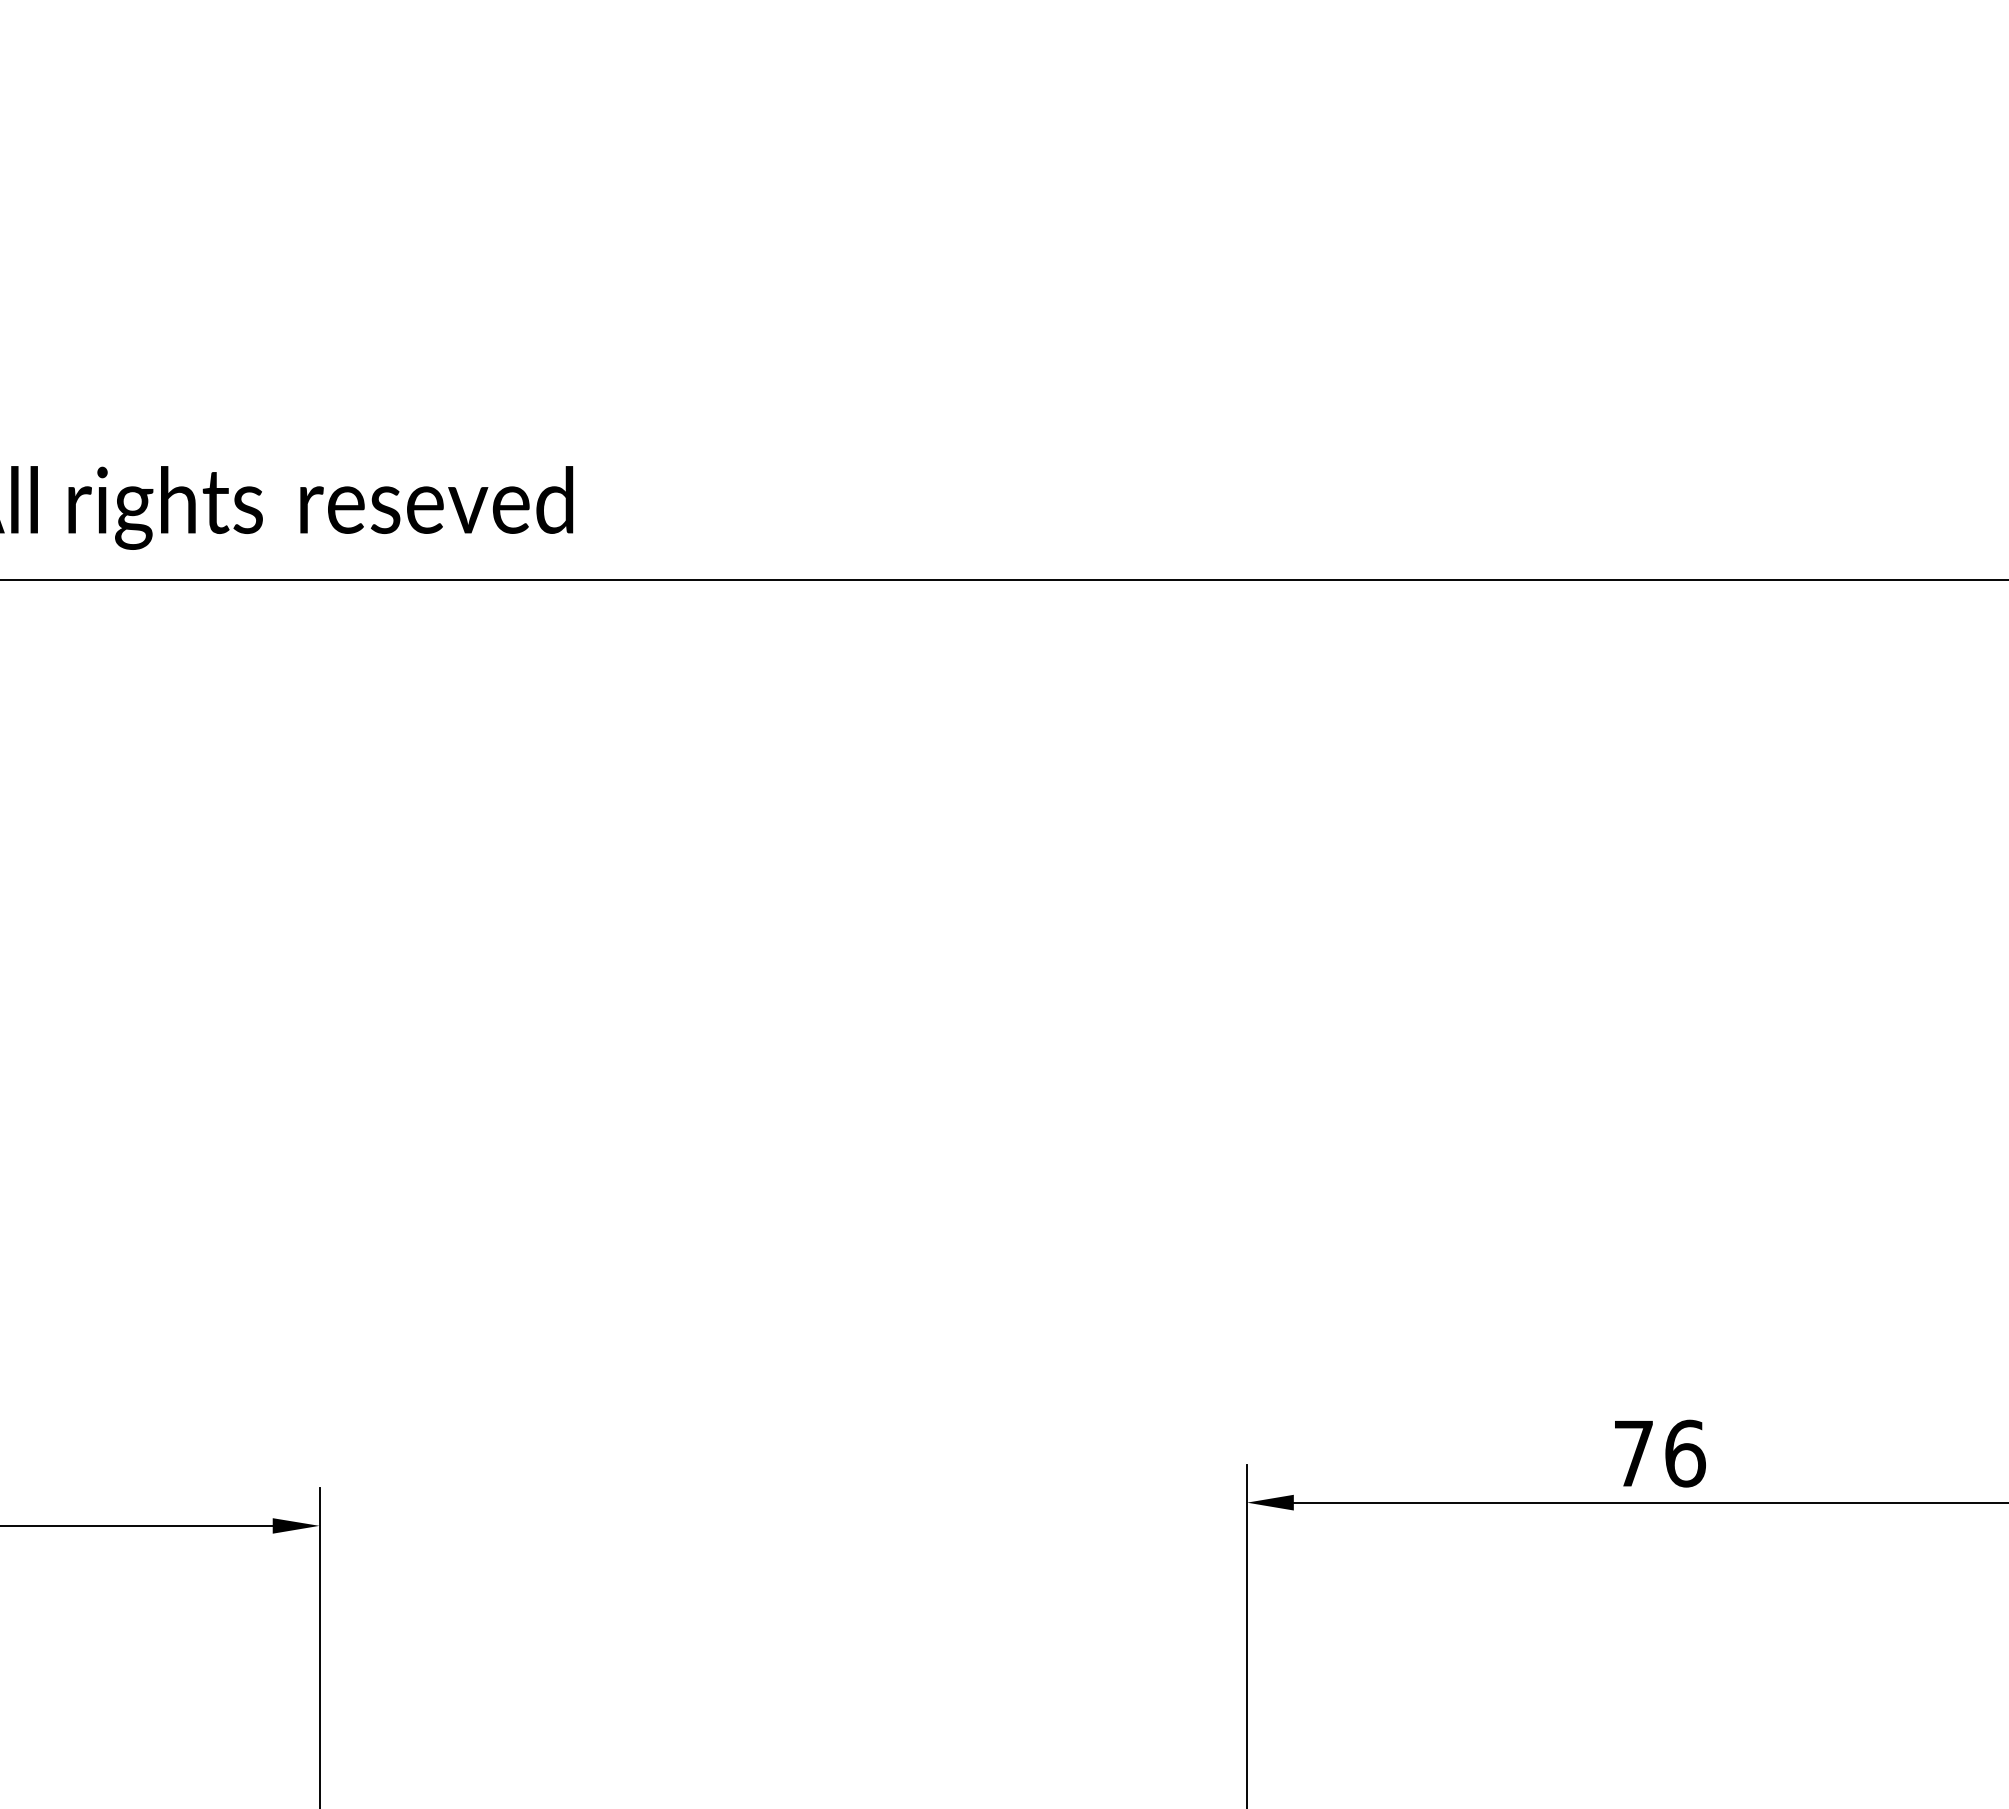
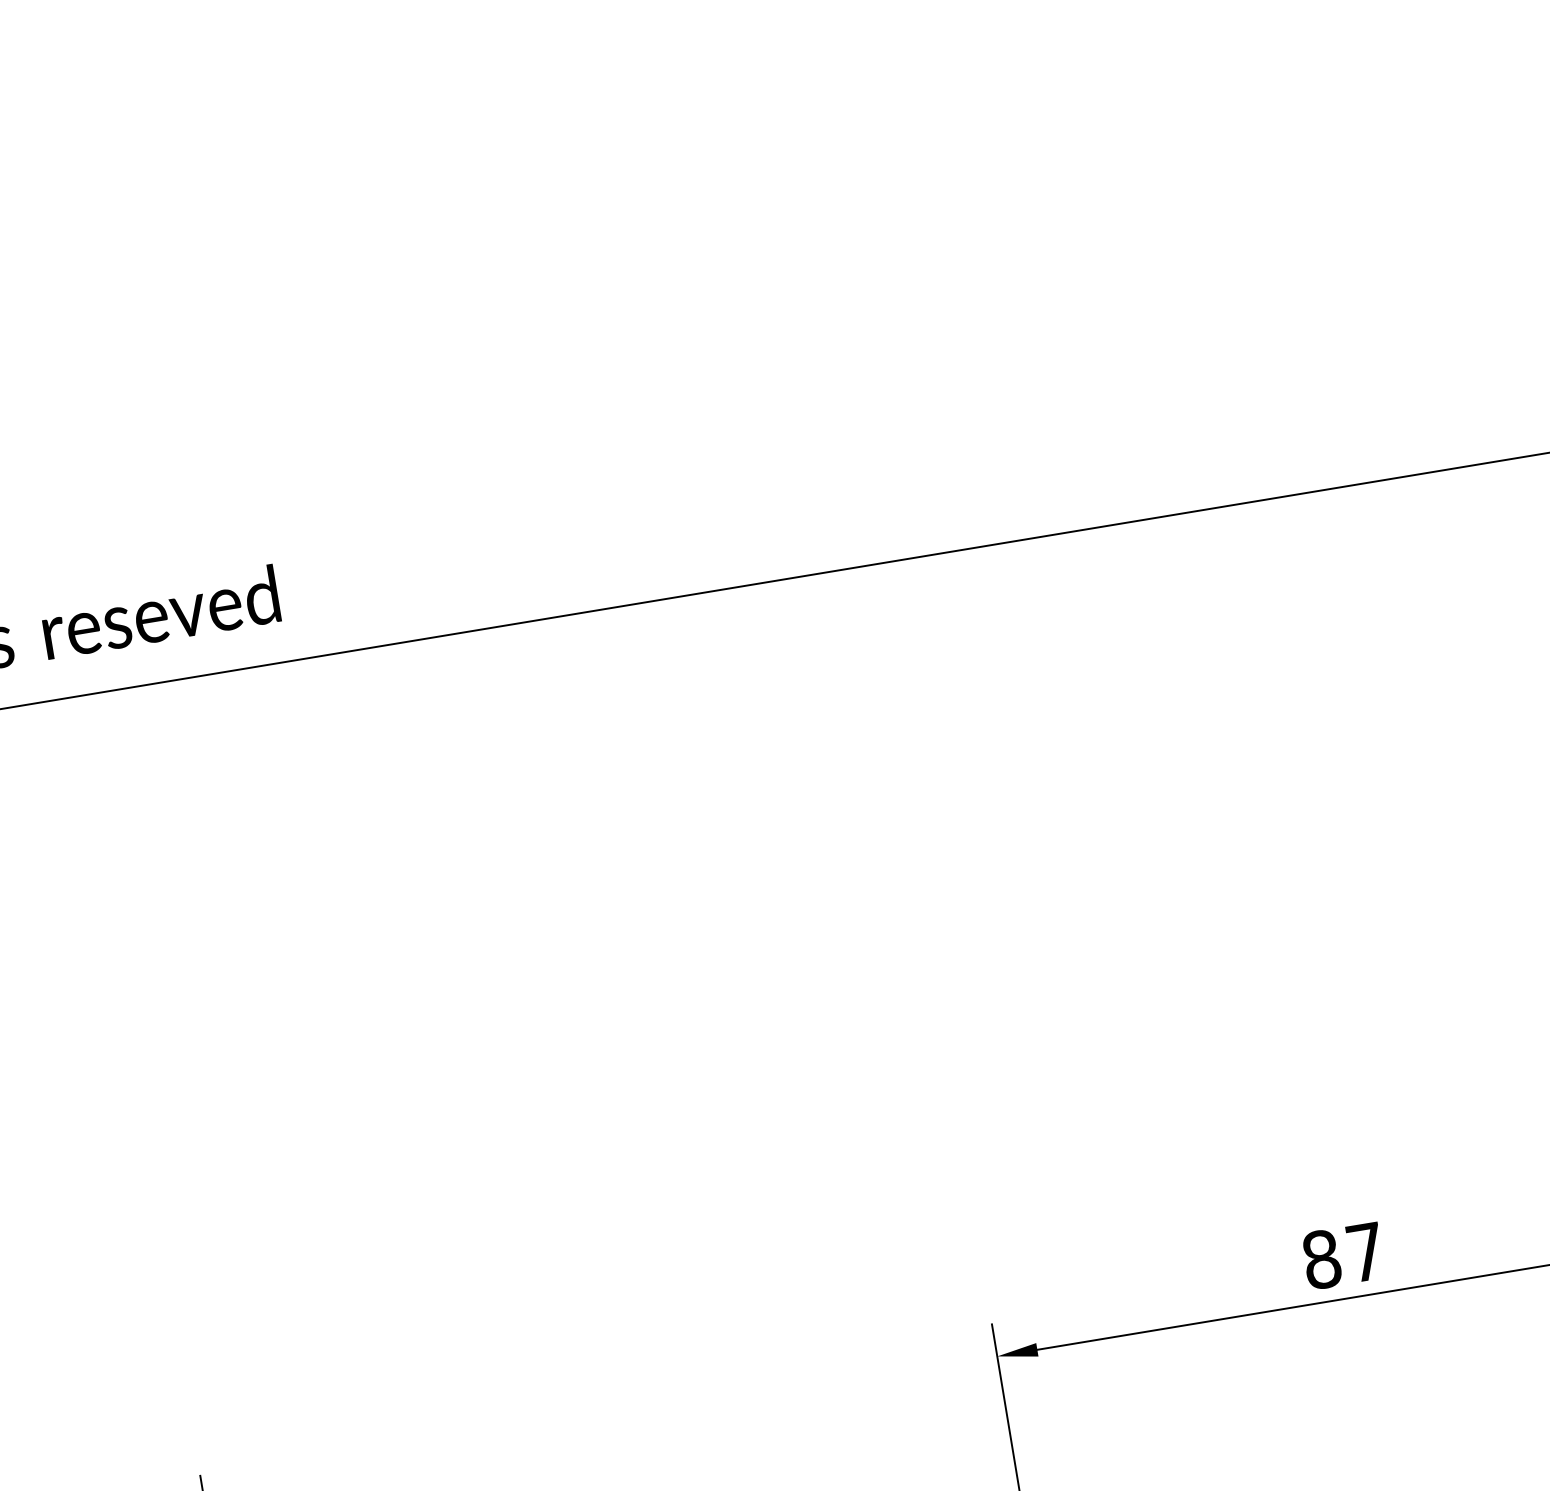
text: (1659, 1453) -> (1343, 1255), 76 -> 87

